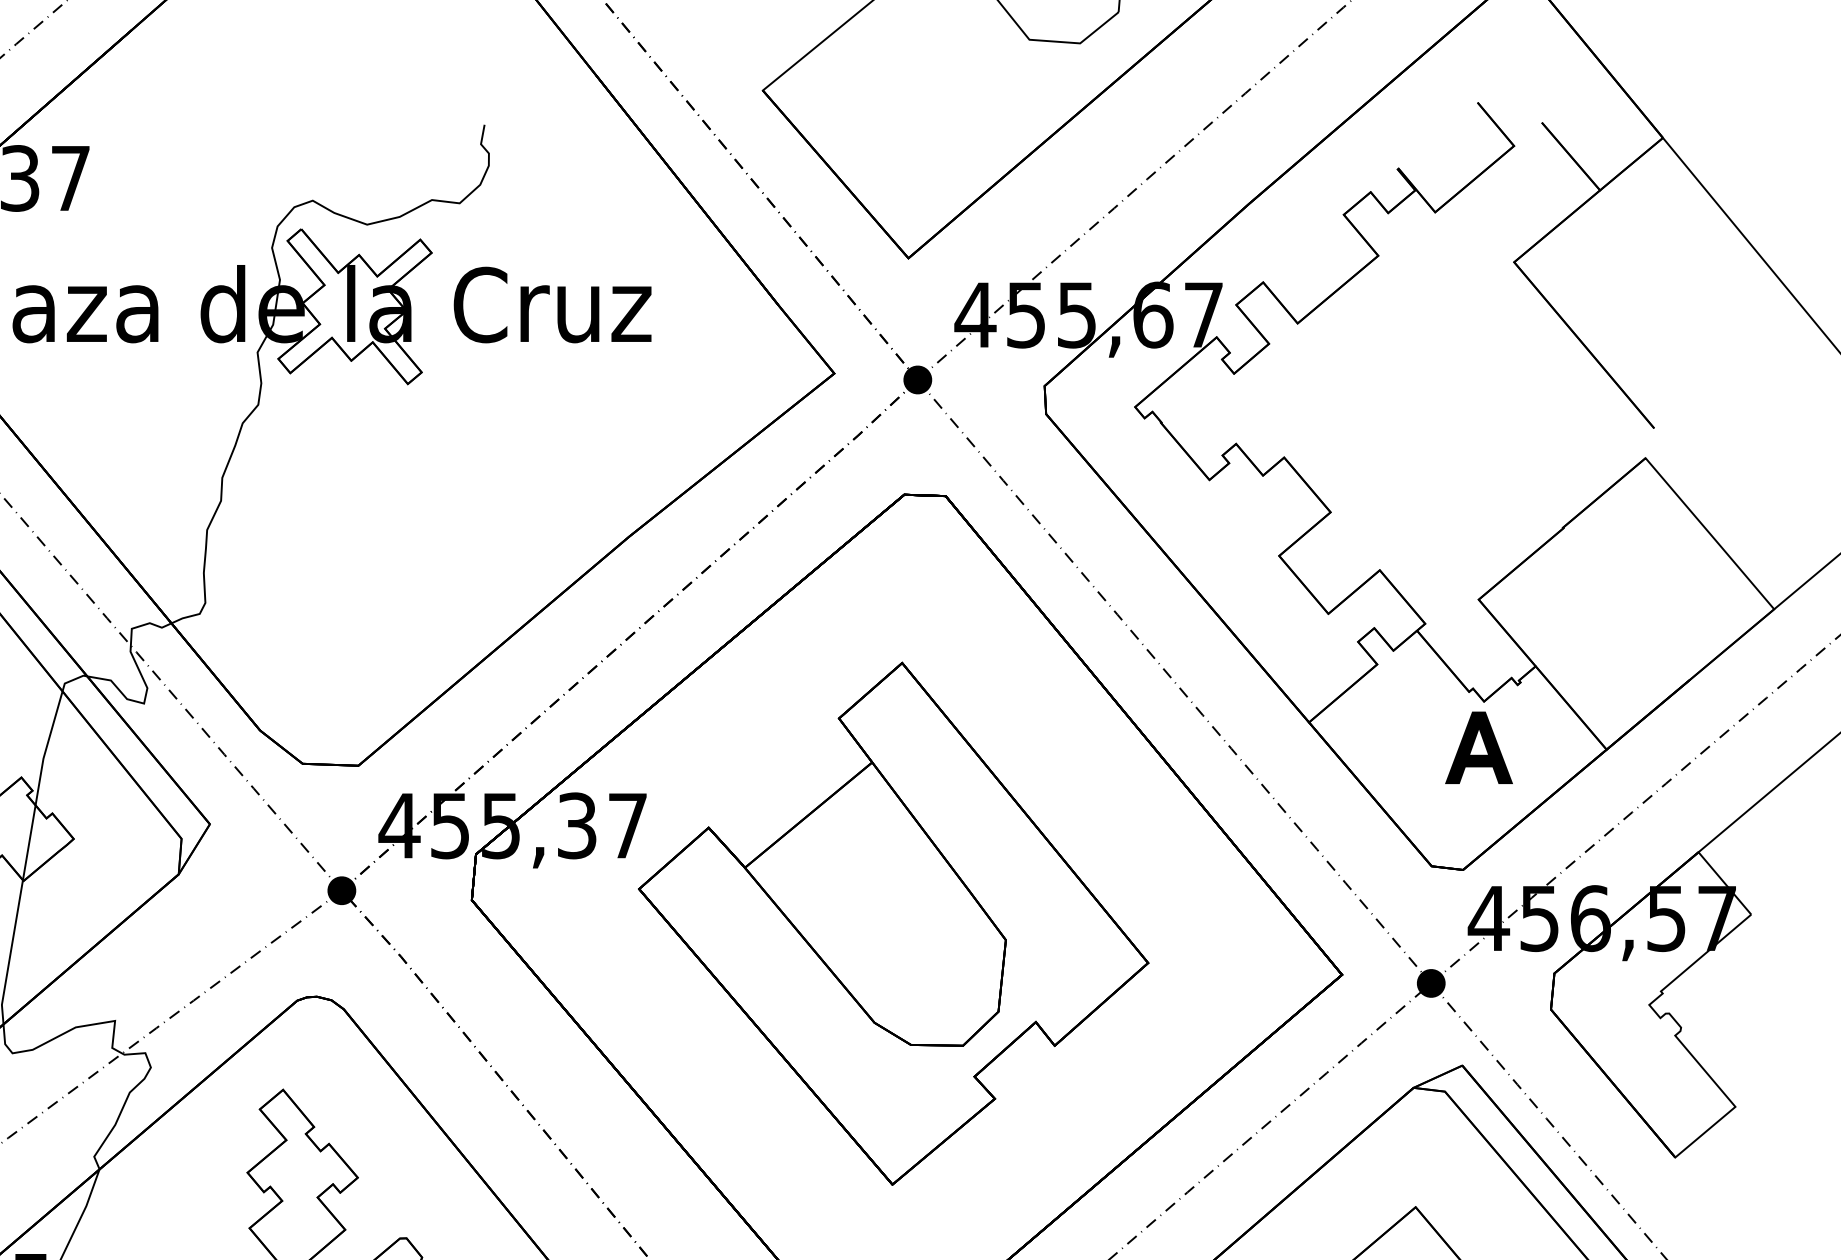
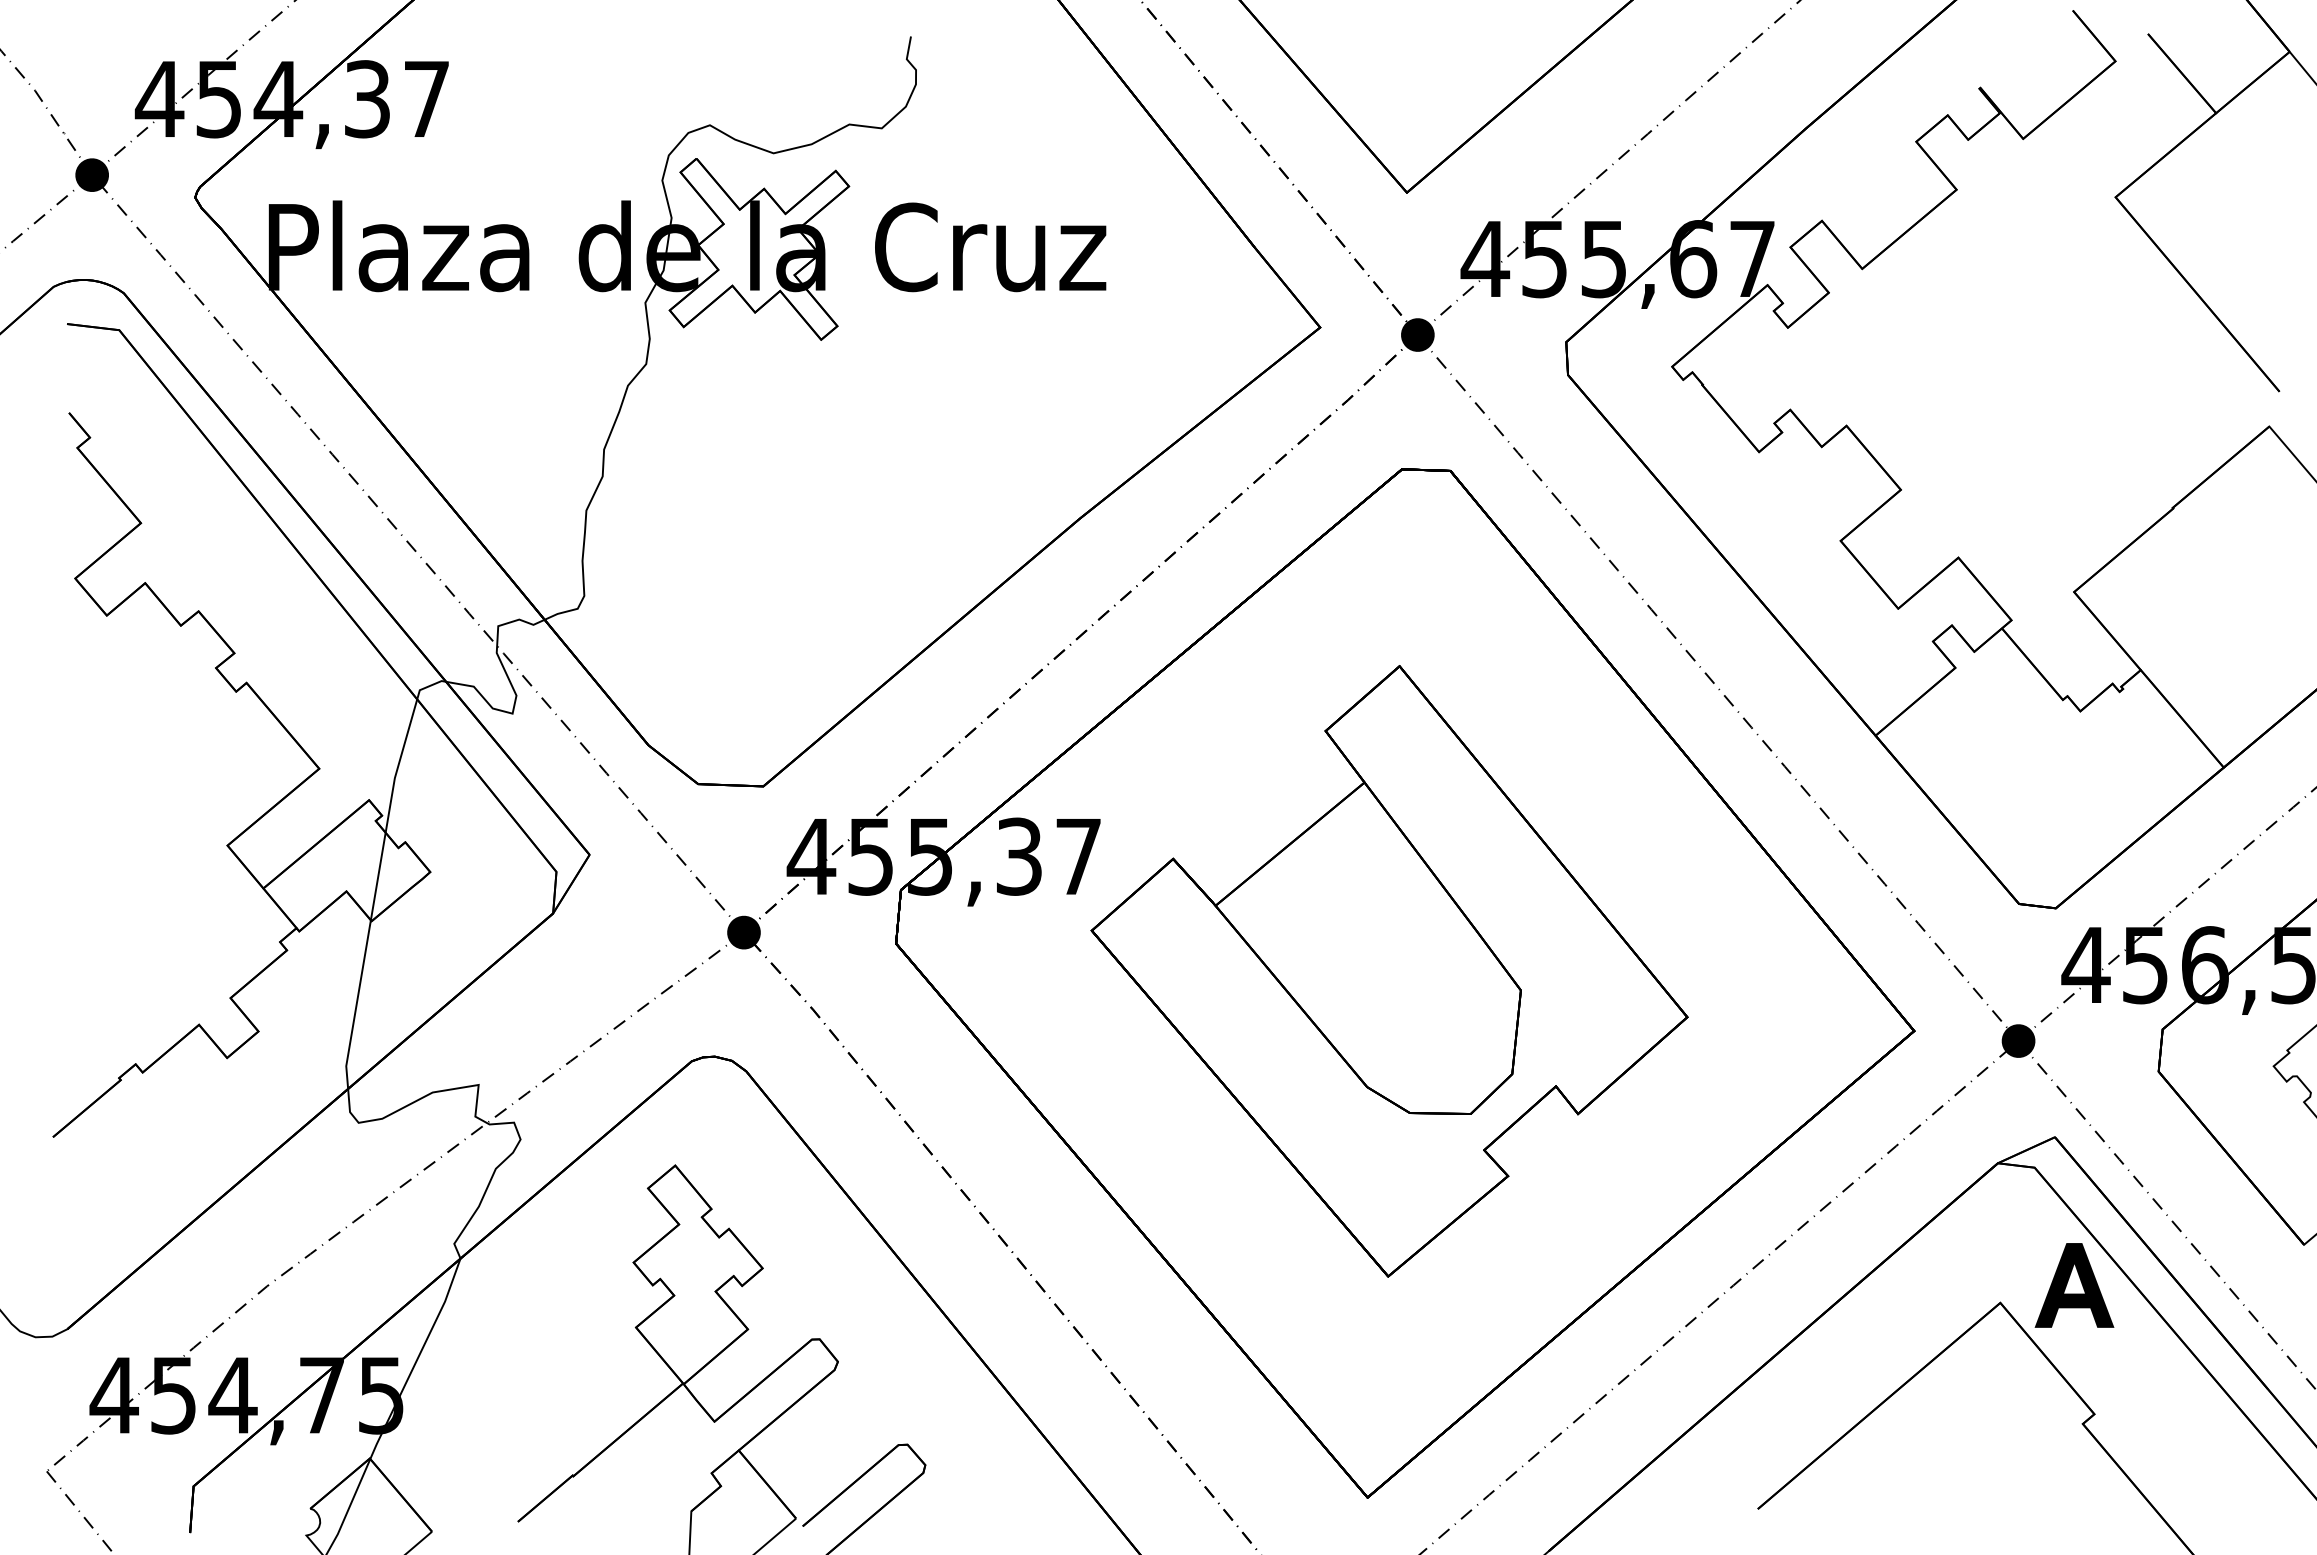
part: (1479, 747) -> (2074, 1285), moved

